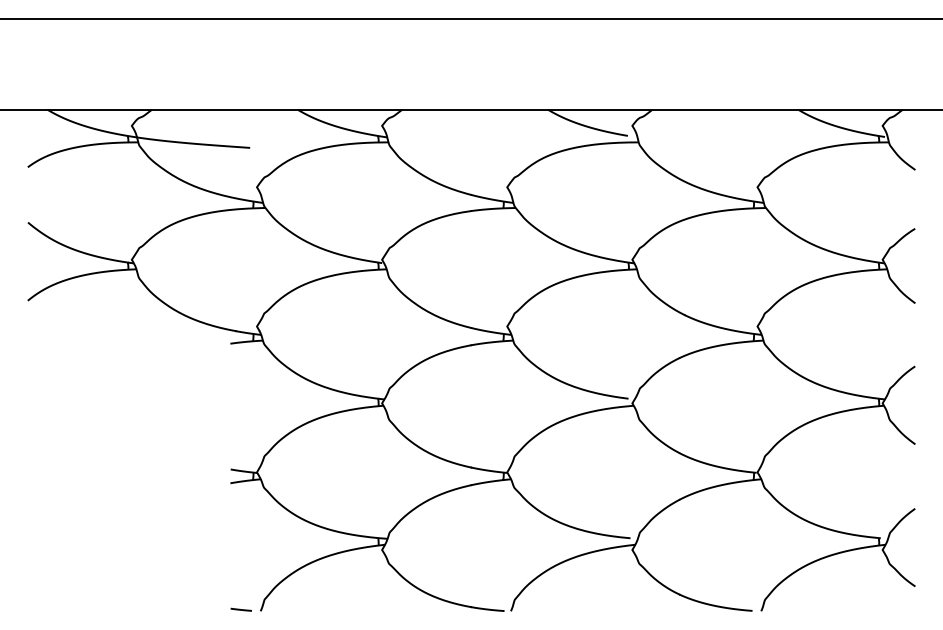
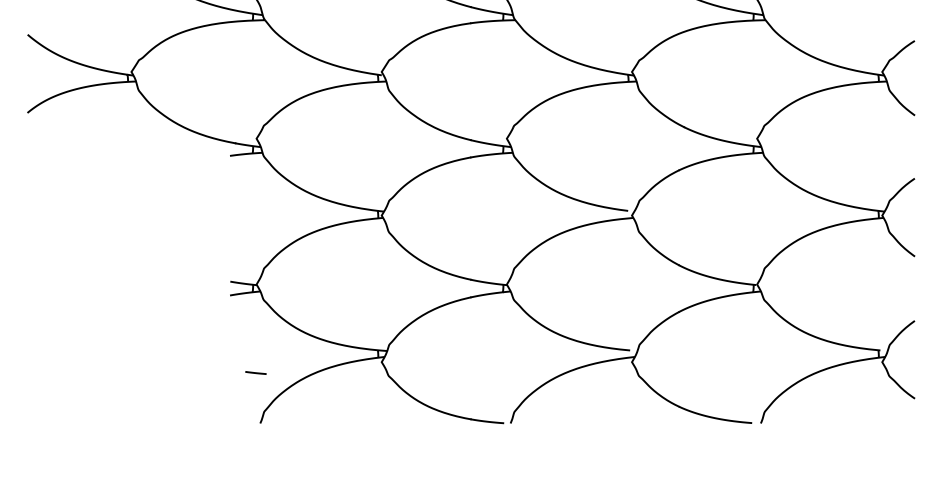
line: (240, 609) -> (255, 372), moved

